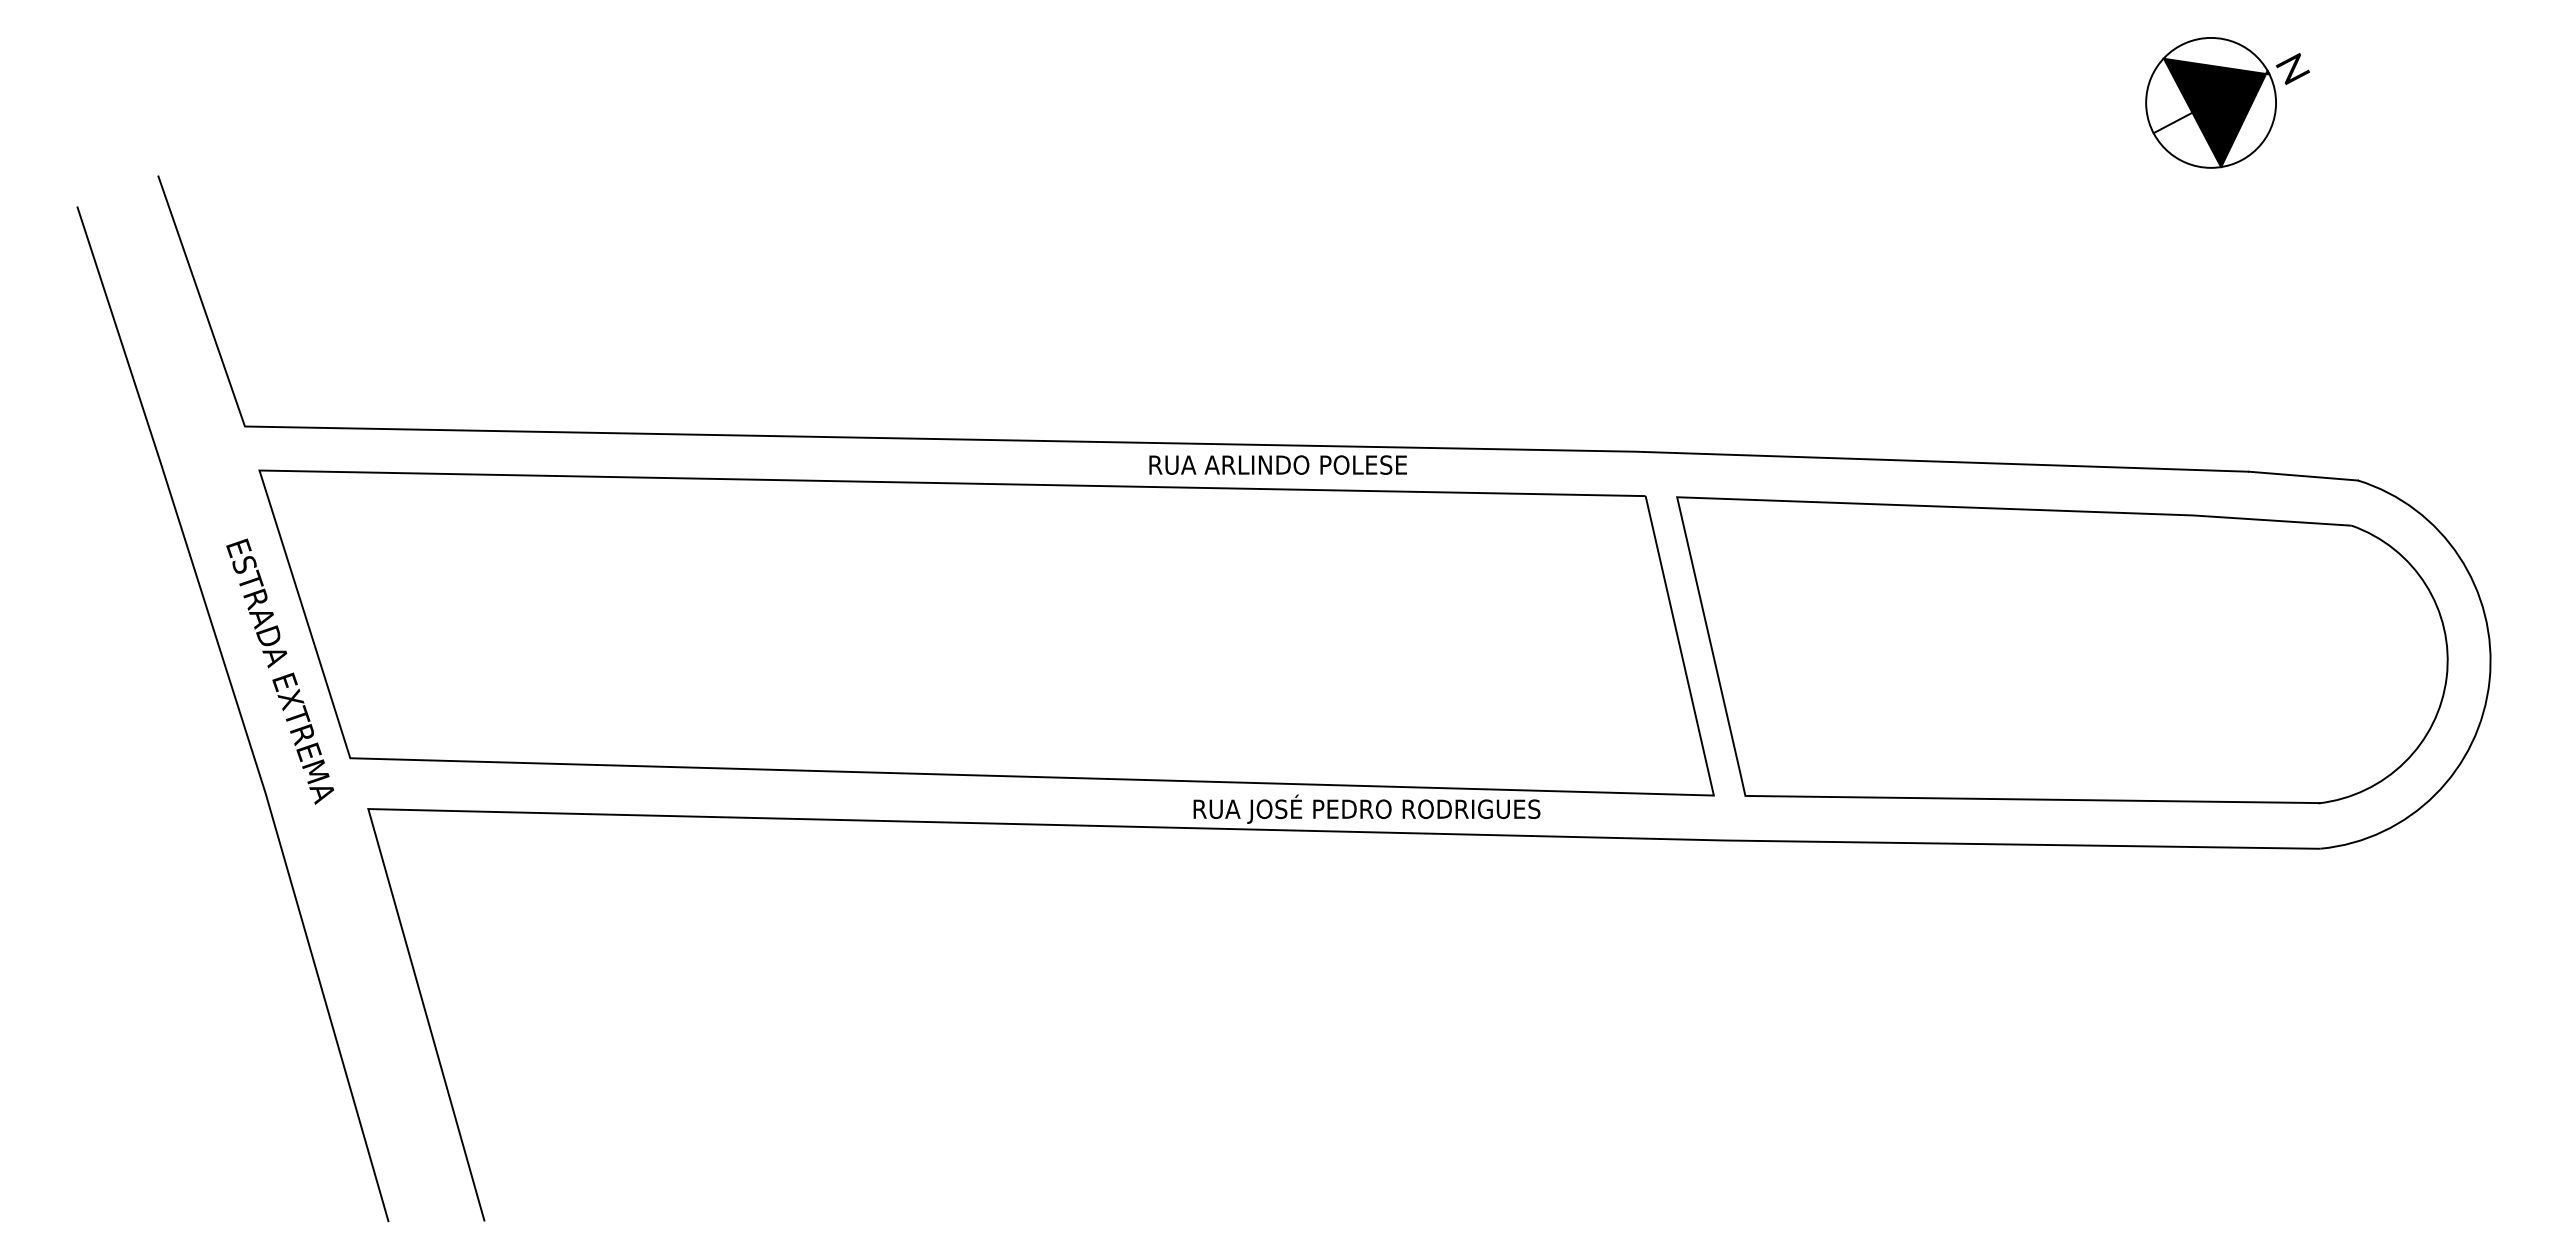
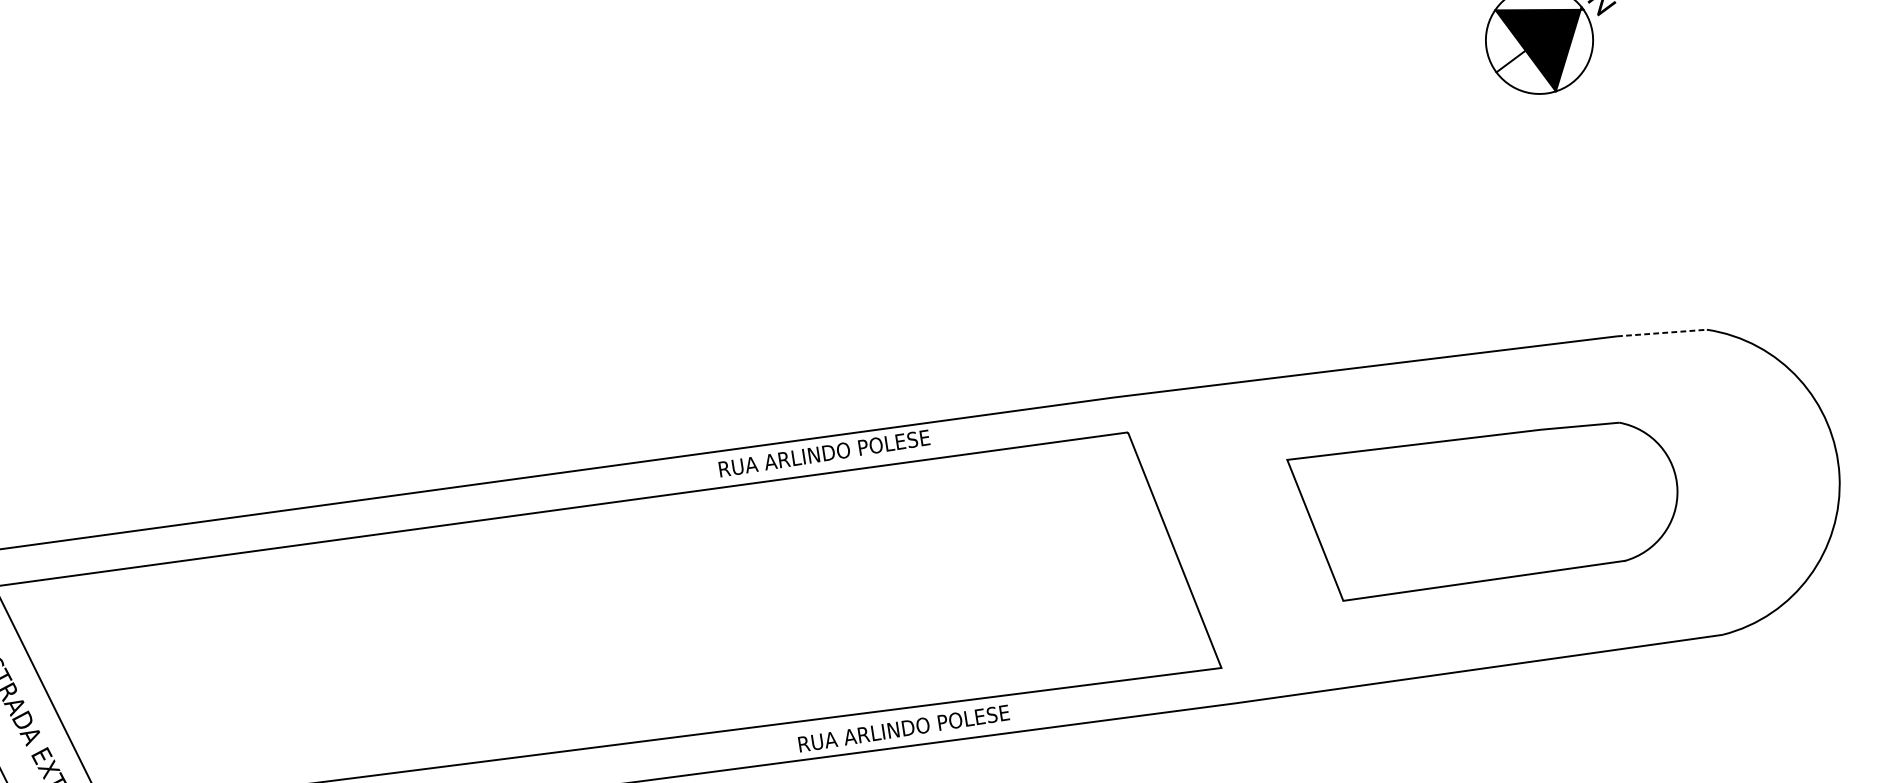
line: (2303, 476) -> (1662, 333), solid -> dashed
part: (2062, 650) -> (1487, 505), size x0.6
text: (1393, 808) -> (961, 718), RUA JOSÉ PEDRO RODRIGUES -> RUA ARLINDO POLESE

